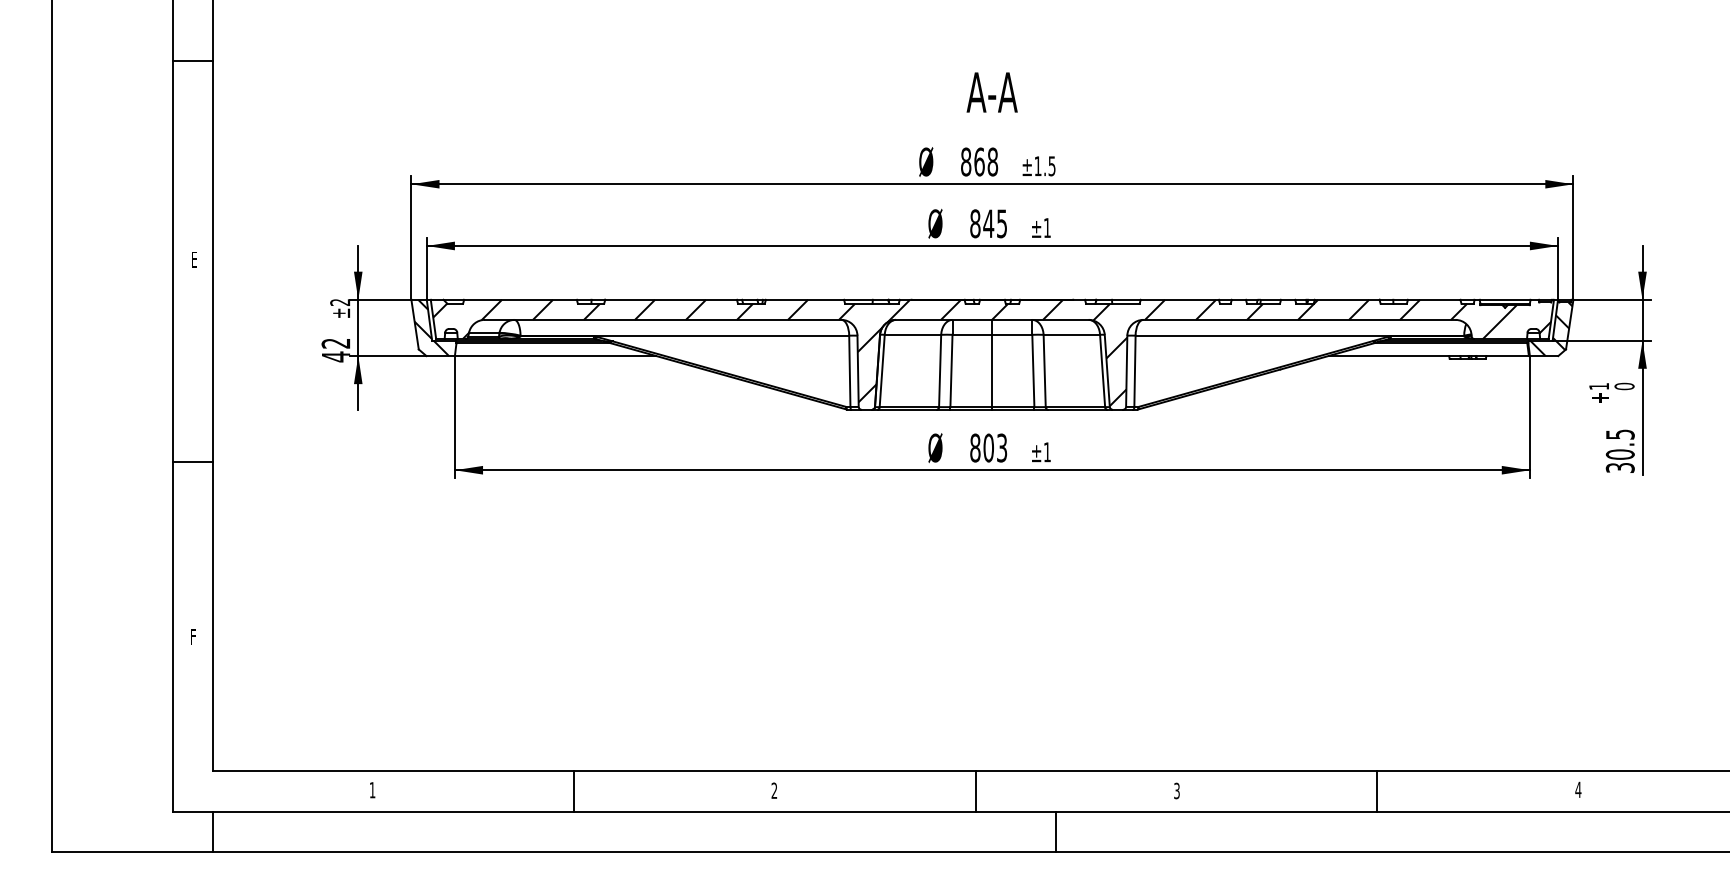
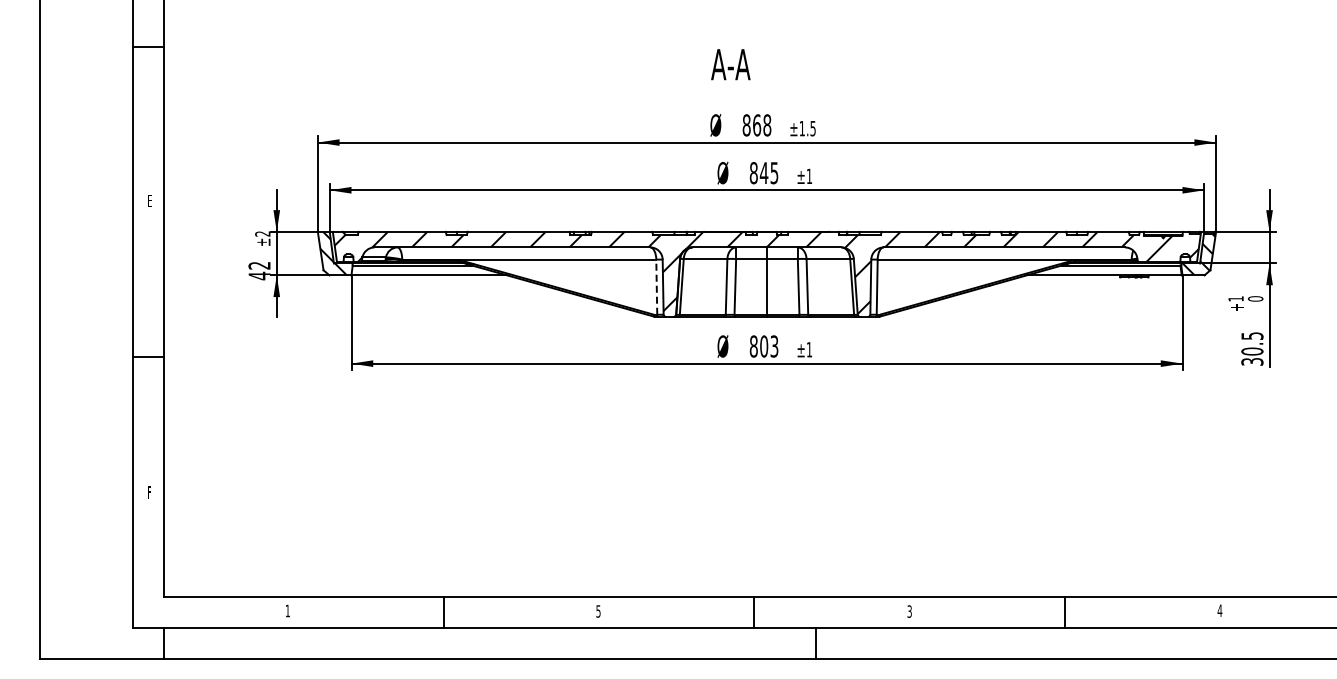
text: (991, 92) -> (730, 64), moved
line: (849, 371) -> (656, 287), solid -> dashed
text: (774, 790) -> (598, 611), 2 -> 5

